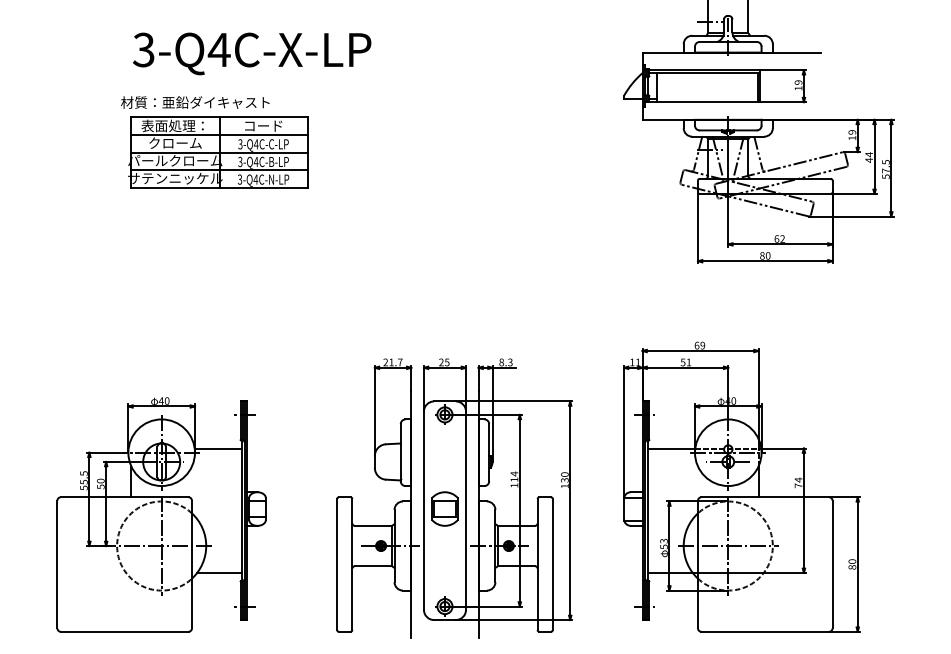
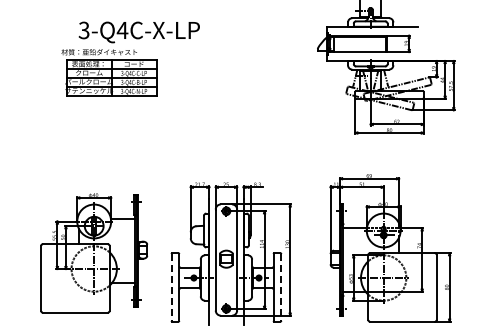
text: (250, 53) -> (138, 32), moved
part: (741, 488) -> (390, 248), moved
part: (162, 515) -> (94, 253), moved
line: (337, 564) -> (171, 287), solid -> dashed
line: (553, 564) -> (281, 287), solid -> dashed

